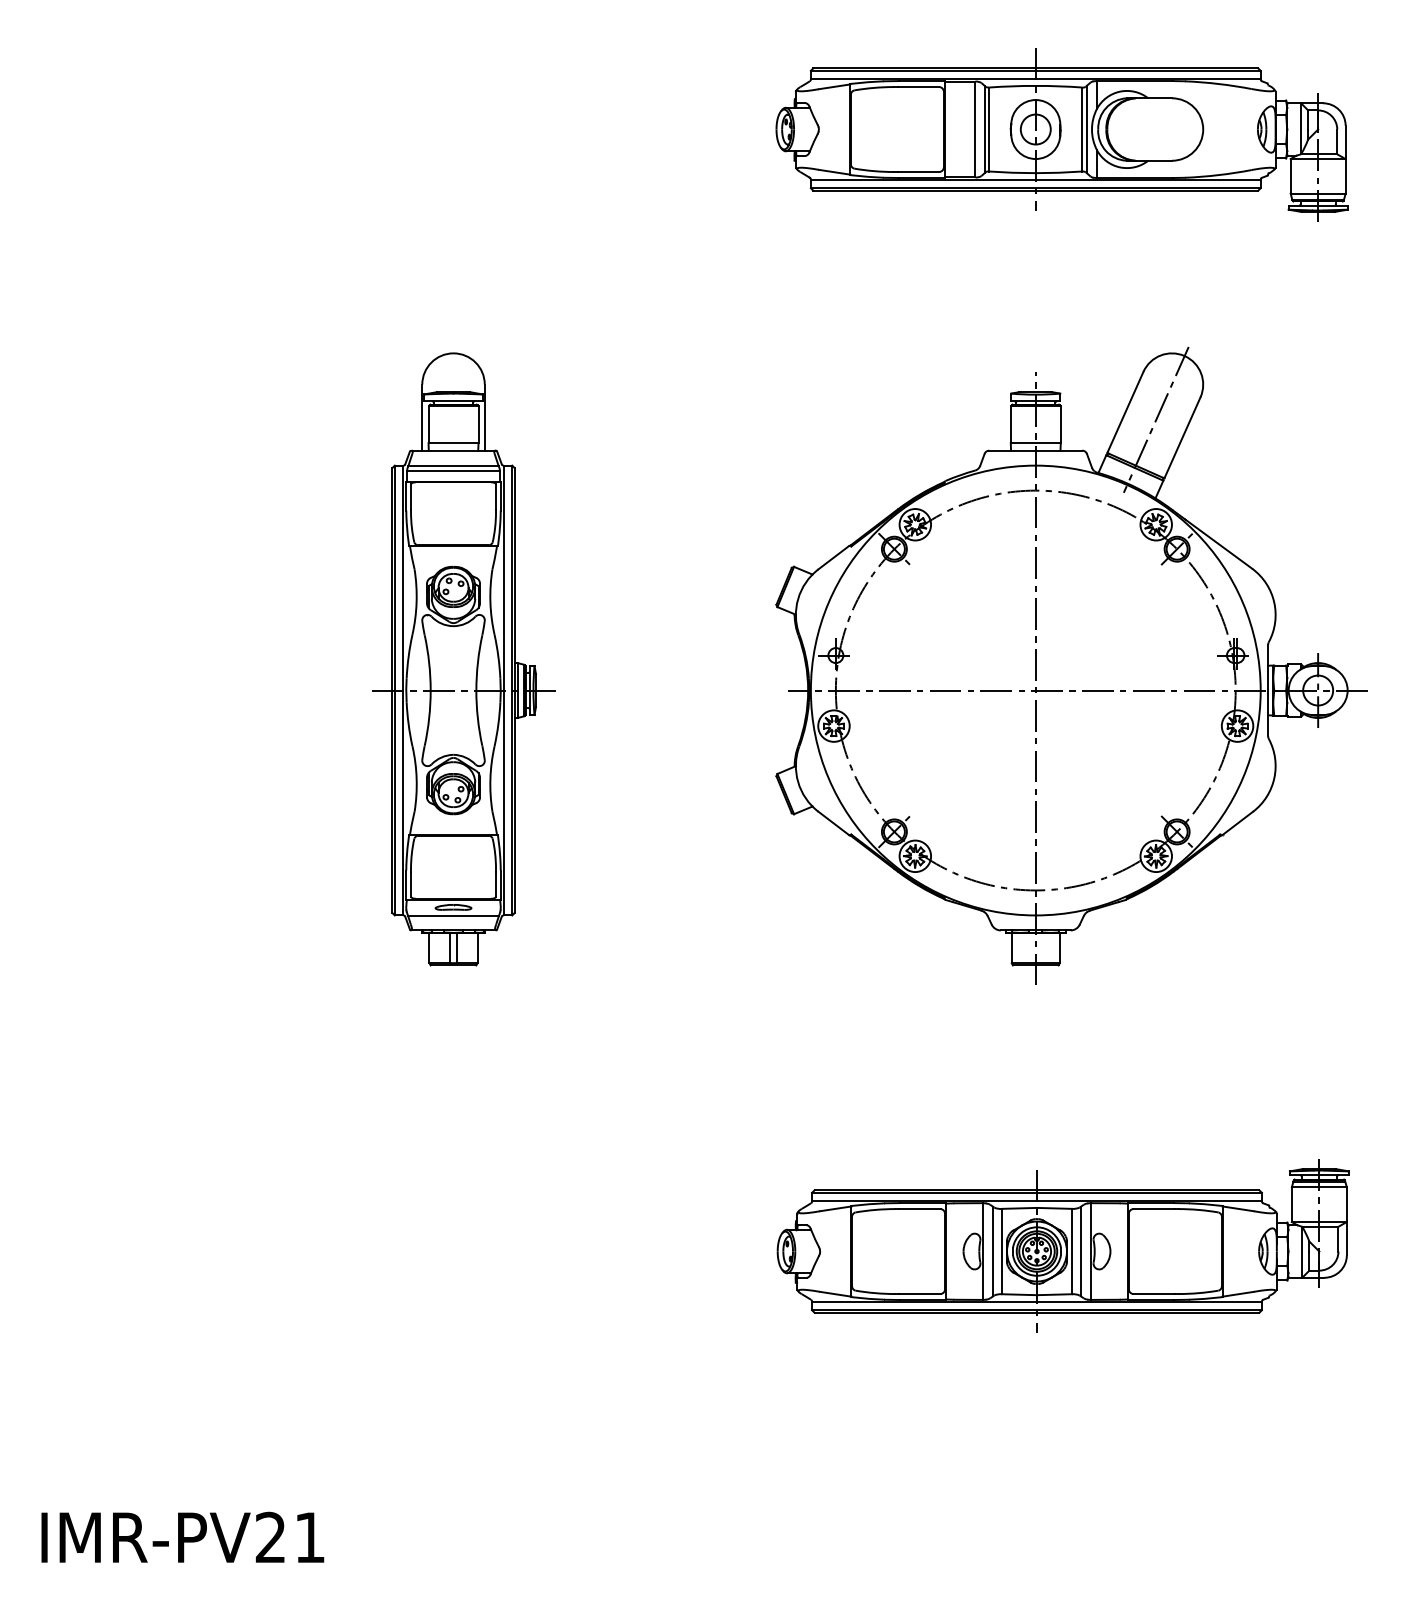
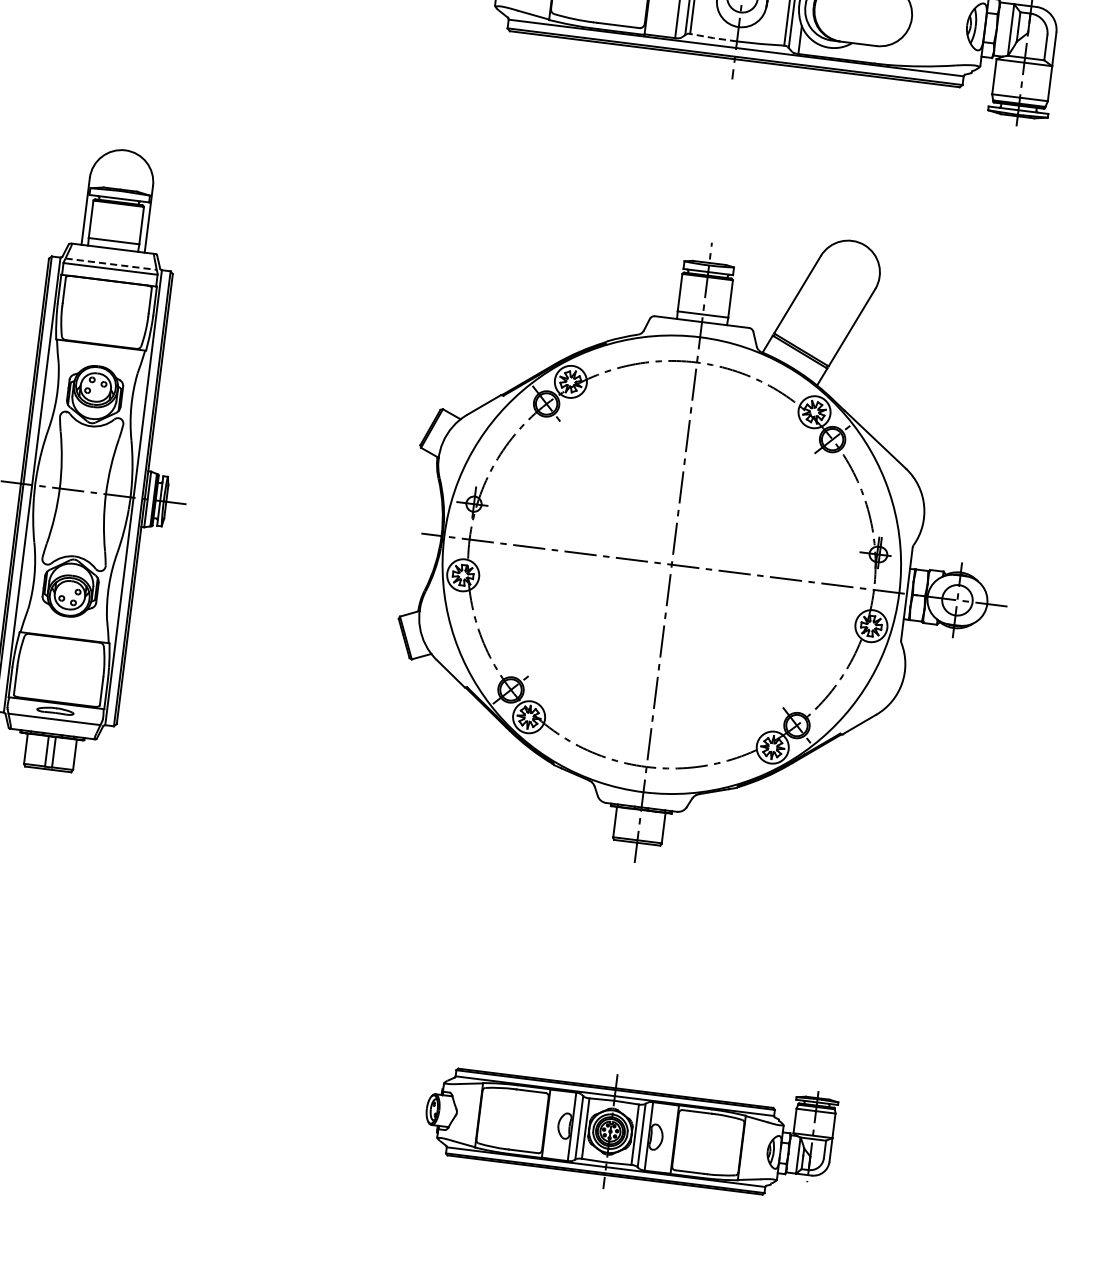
line: (1012, 172) -> (713, 37), solid -> dashed
line: (1155, 419) -> (827, 305), removed
line: (454, 465) -> (112, 263), solid -> dashed
part: (1062, 1245) -> (628, 1129), size x0.7

